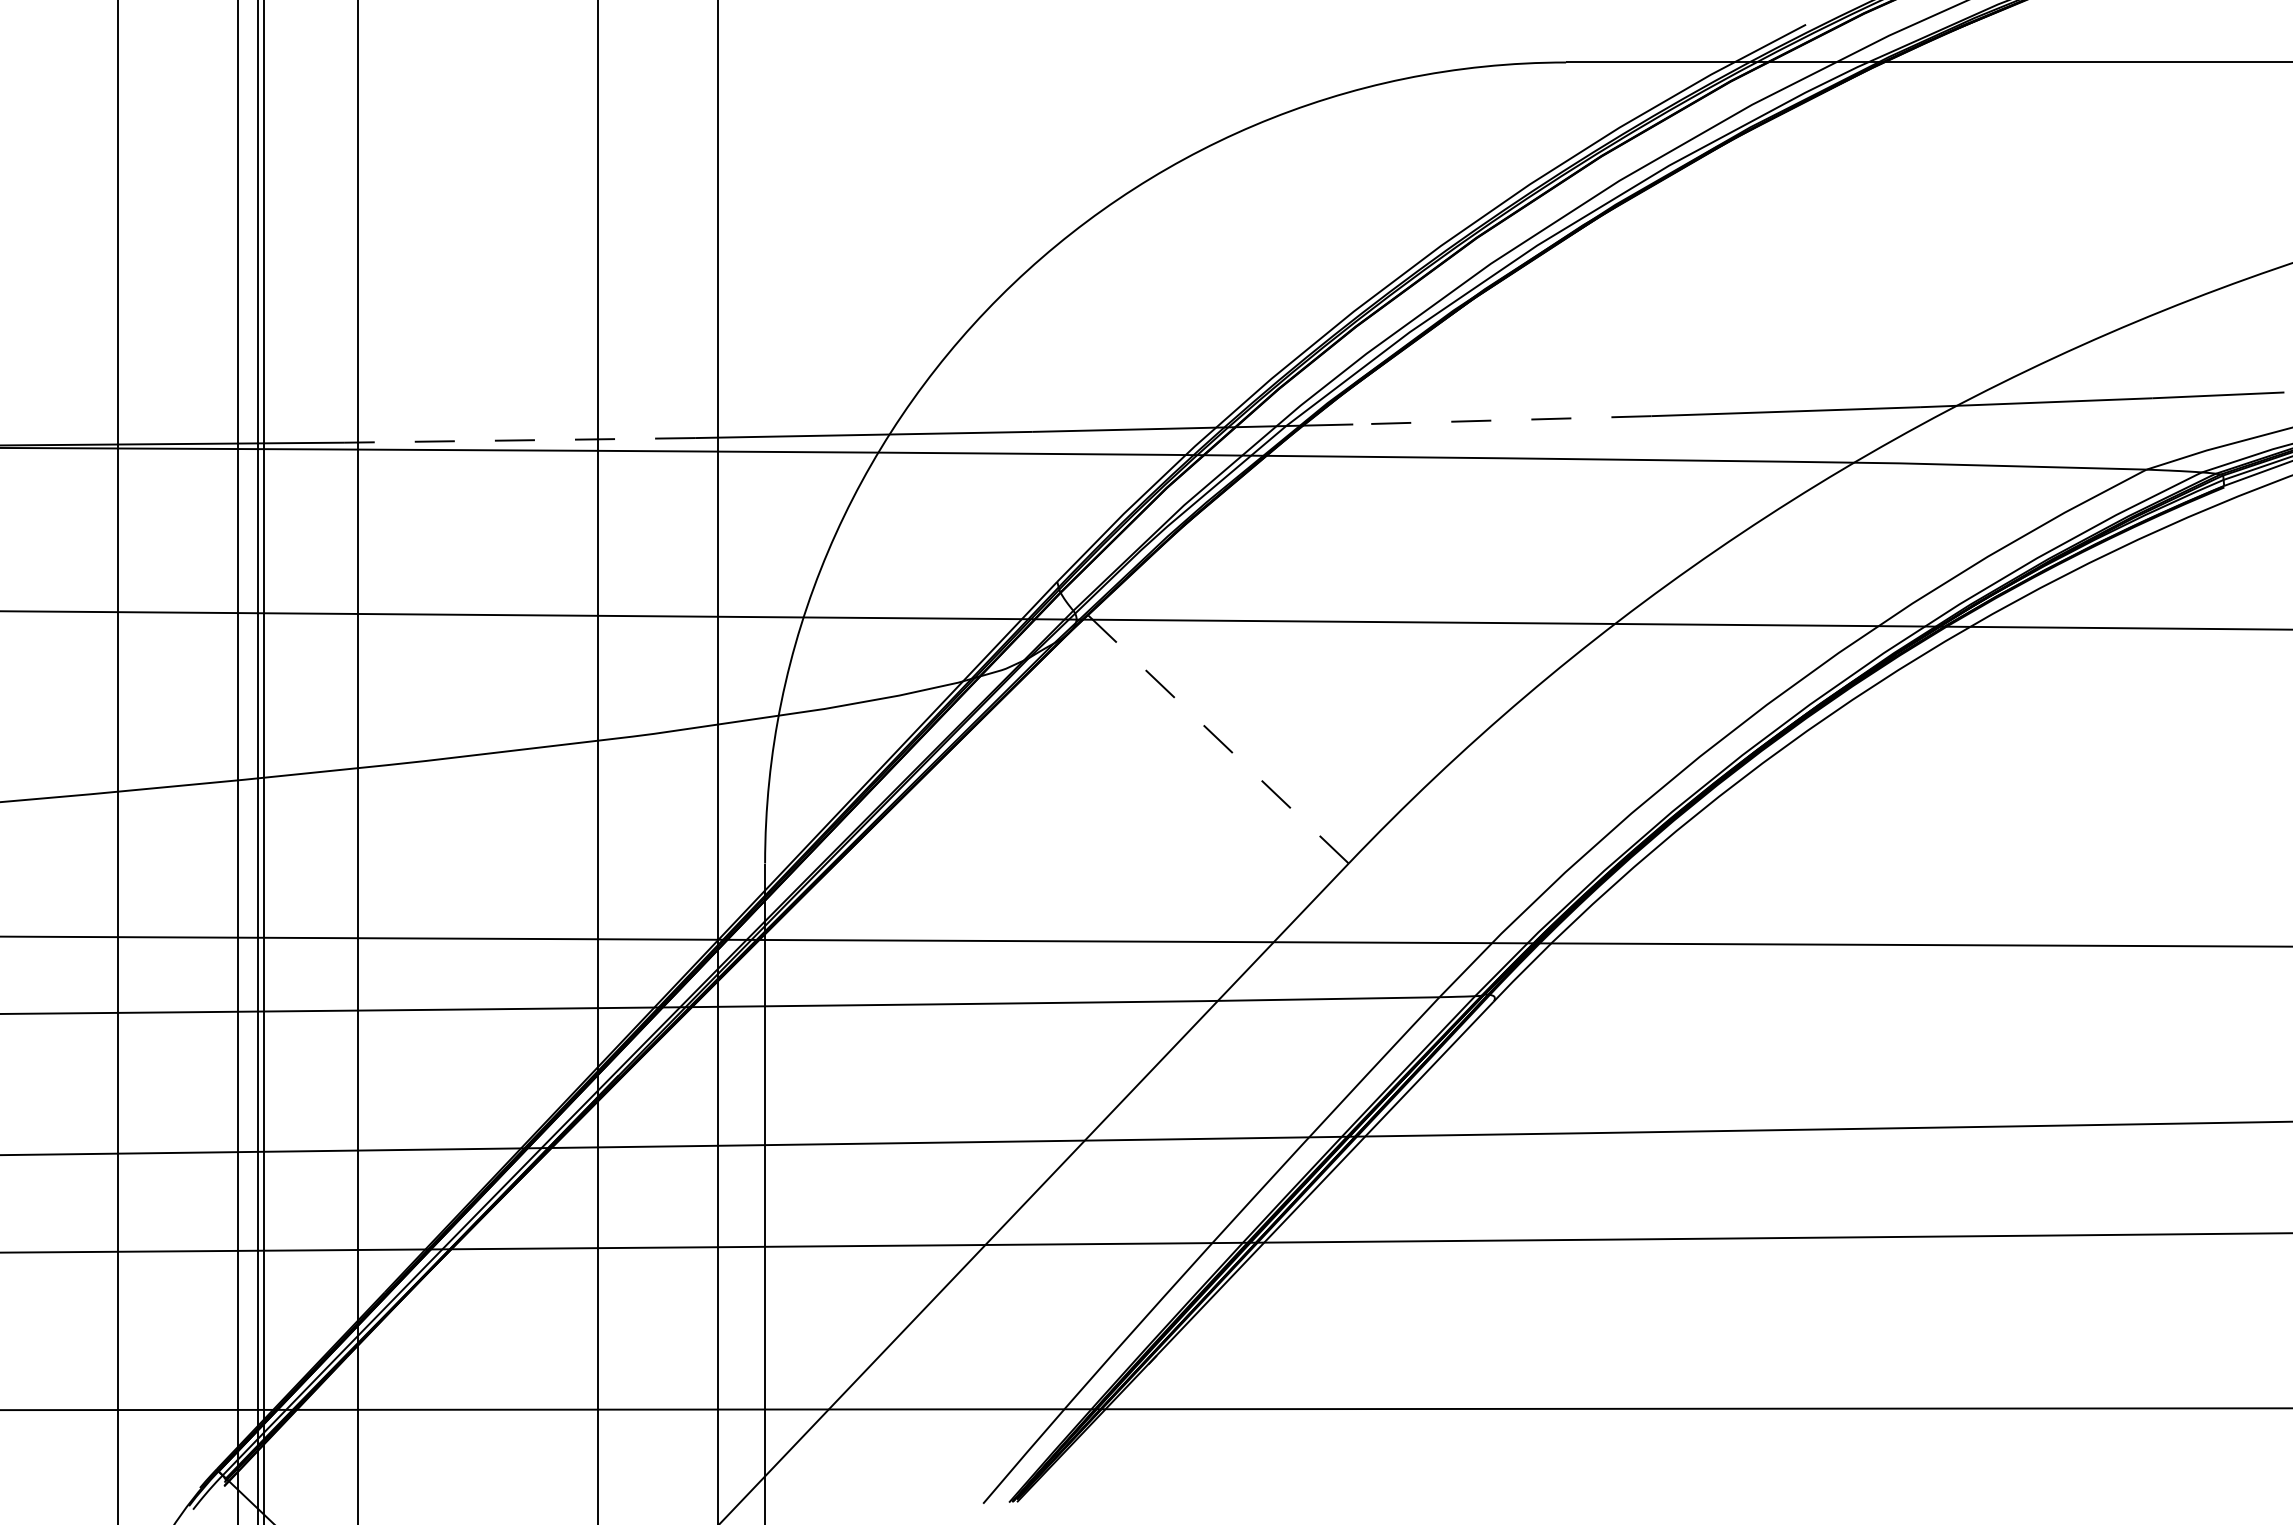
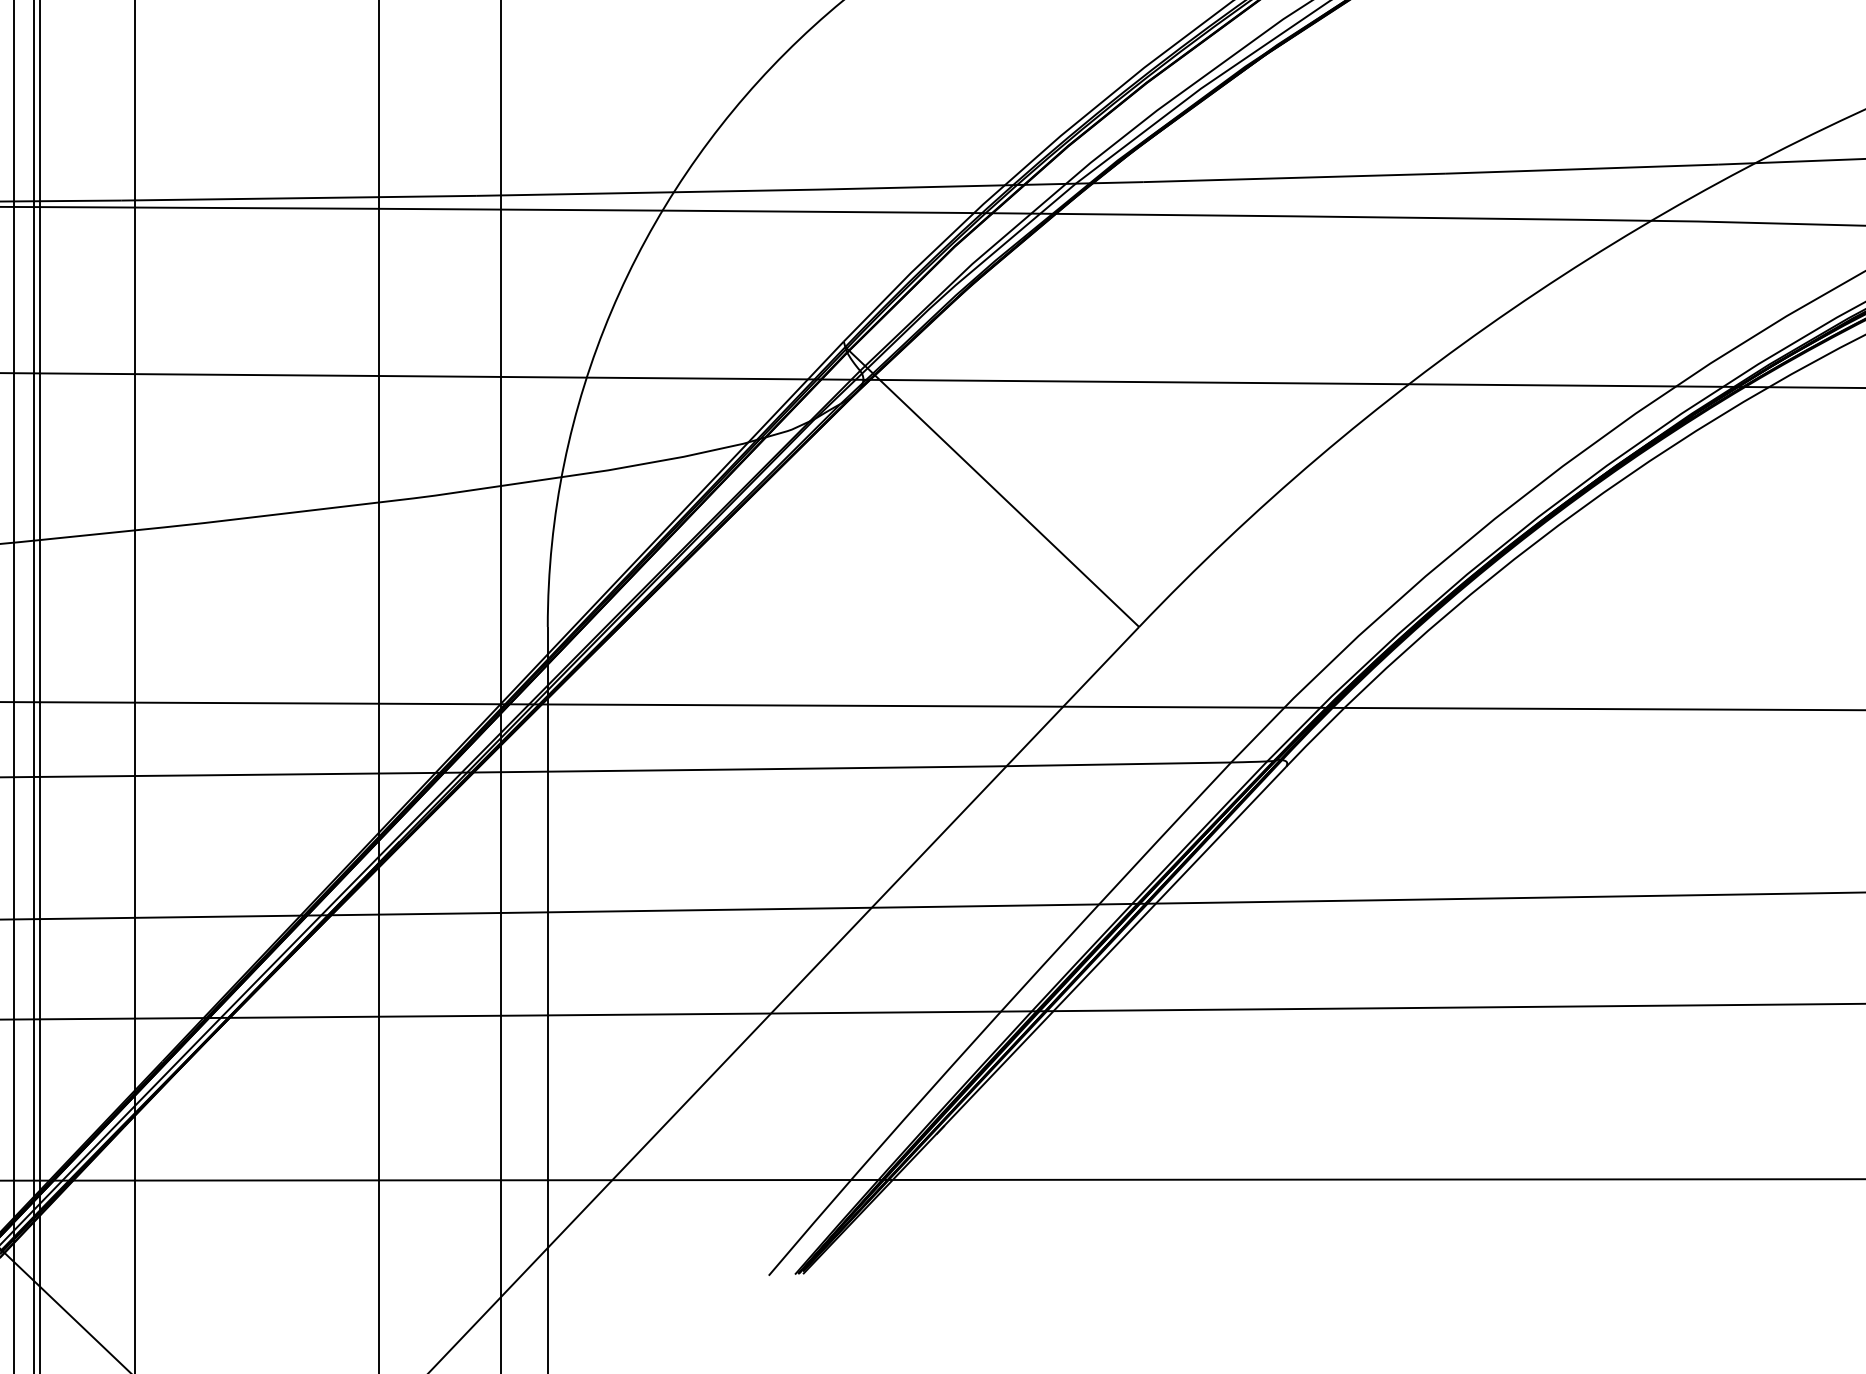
line: (1501, 420) -> (1293, 178), dashed -> solid
line: (519, 440) -> (298, 198), dashed -> solid
line: (1203, 725) -> (992, 487), dashed -> solid

